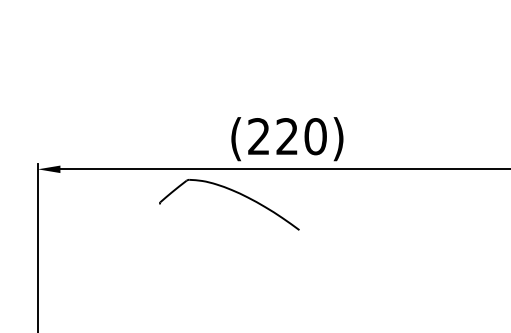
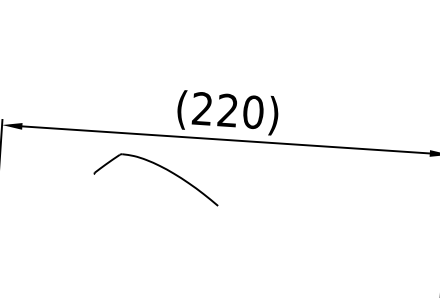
part: (234, 192) -> (162, 168), moved

